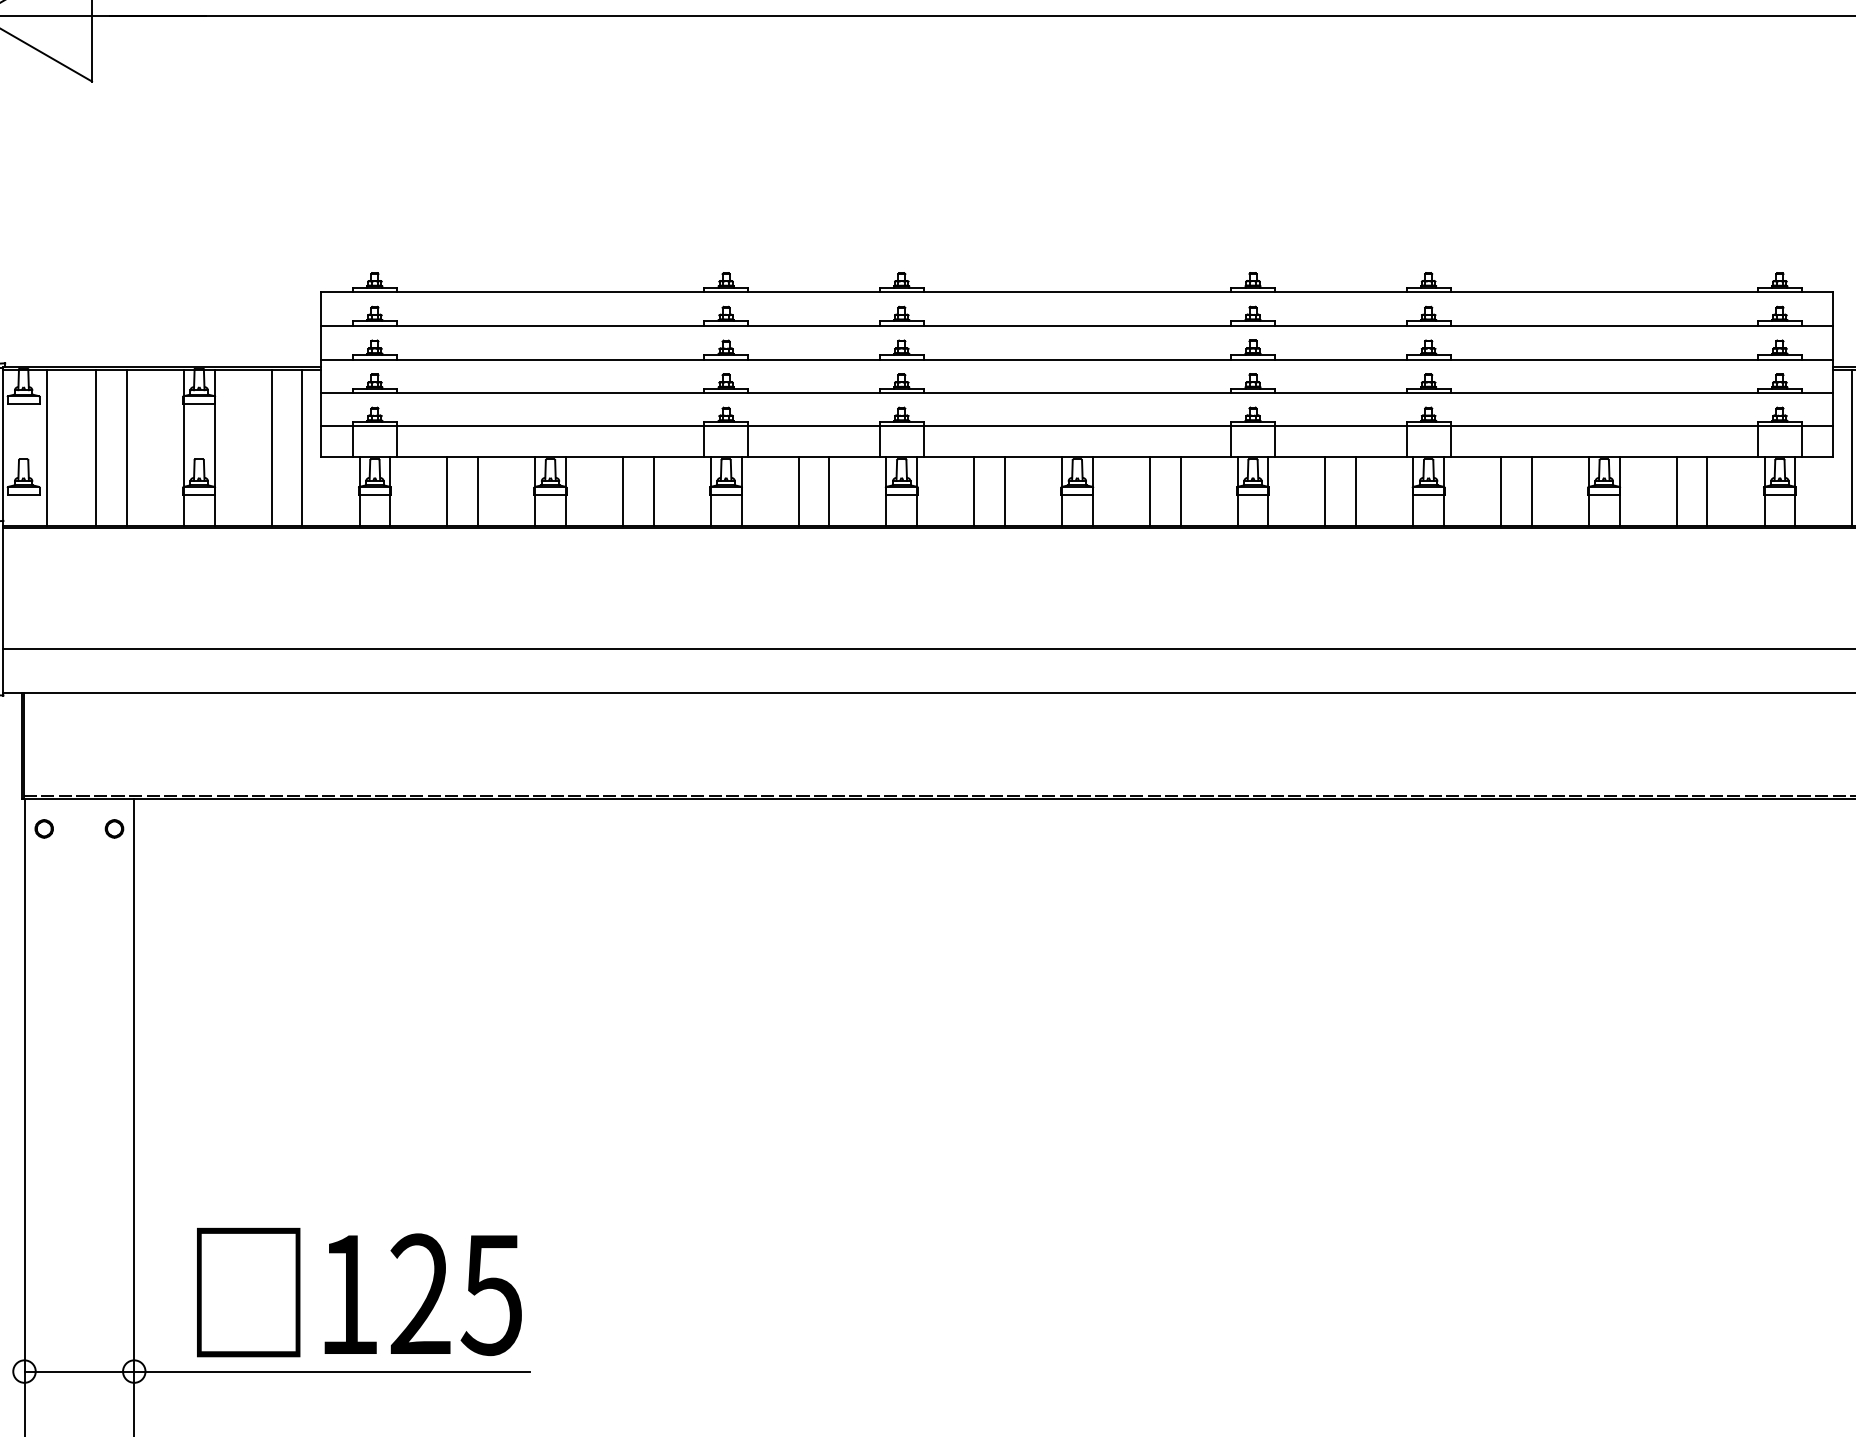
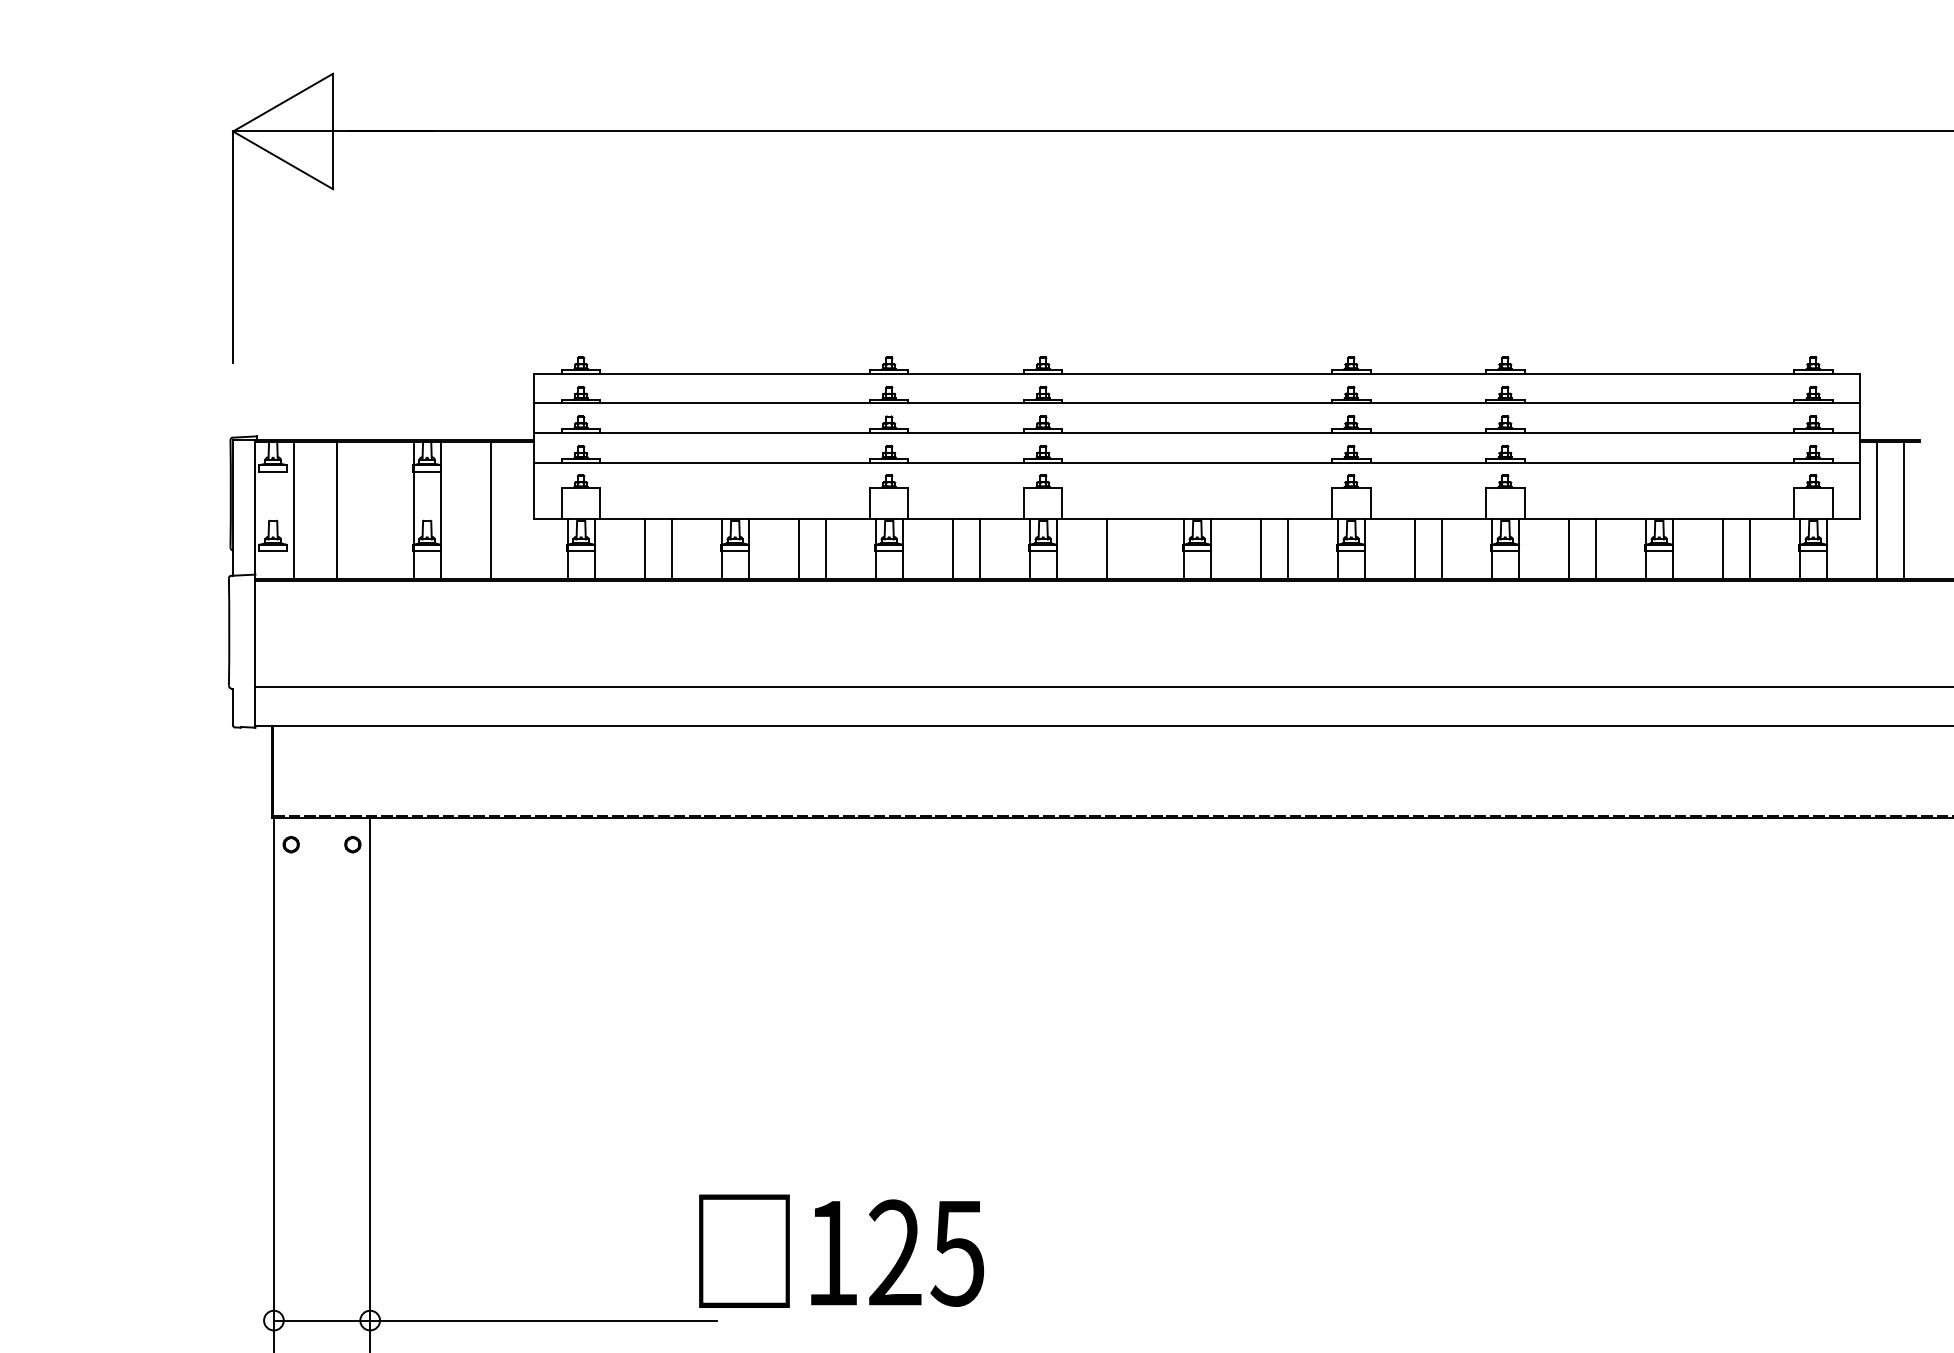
line: (1077, 426) -> (1197, 491), removed
line: (126, 447) -> (363, 510), removed
line: (302, 447) -> (517, 510), removed
line: (1004, 491) -> (1133, 548), removed
text: (359, 1291) -> (841, 1250), moved

